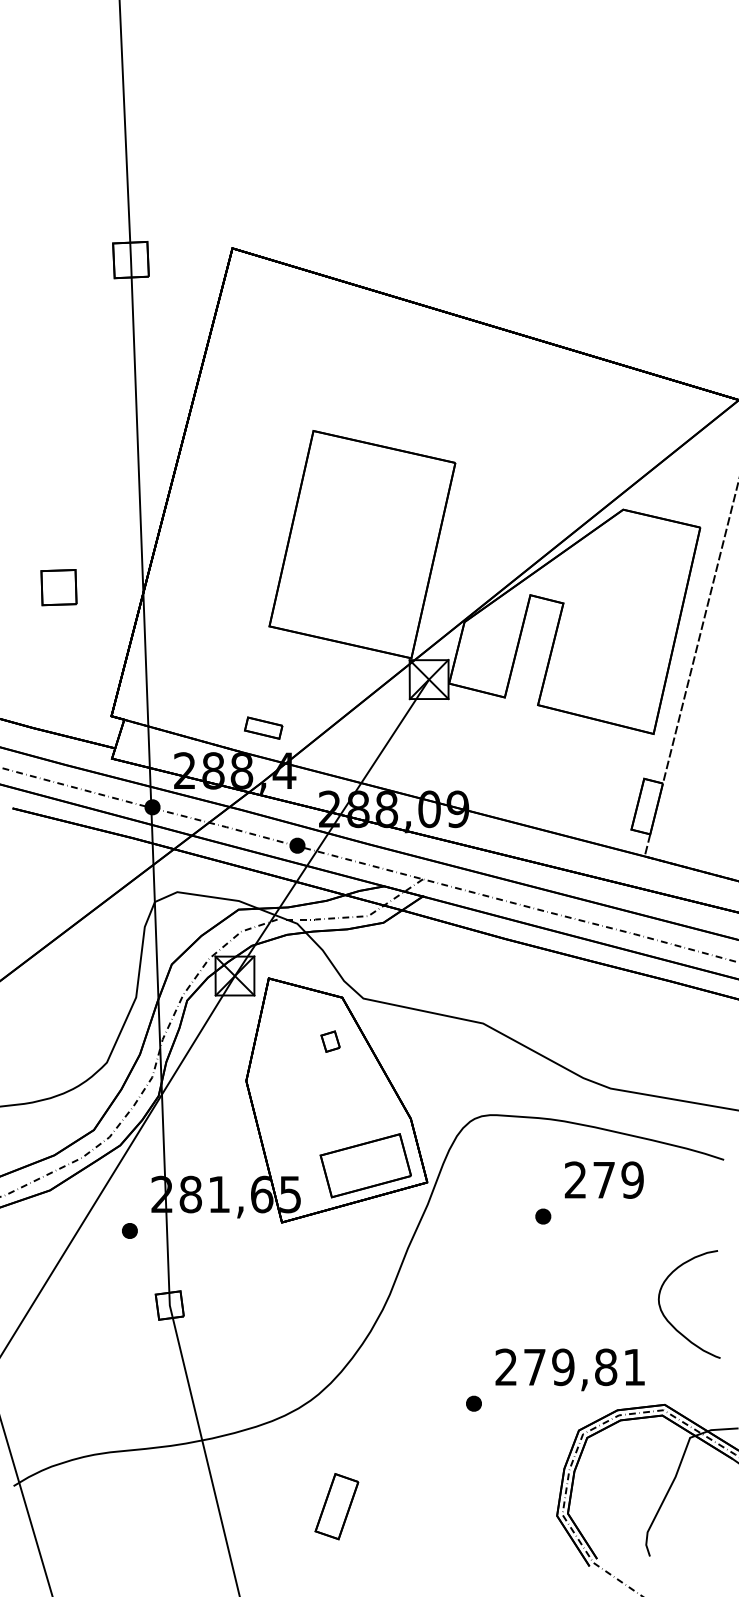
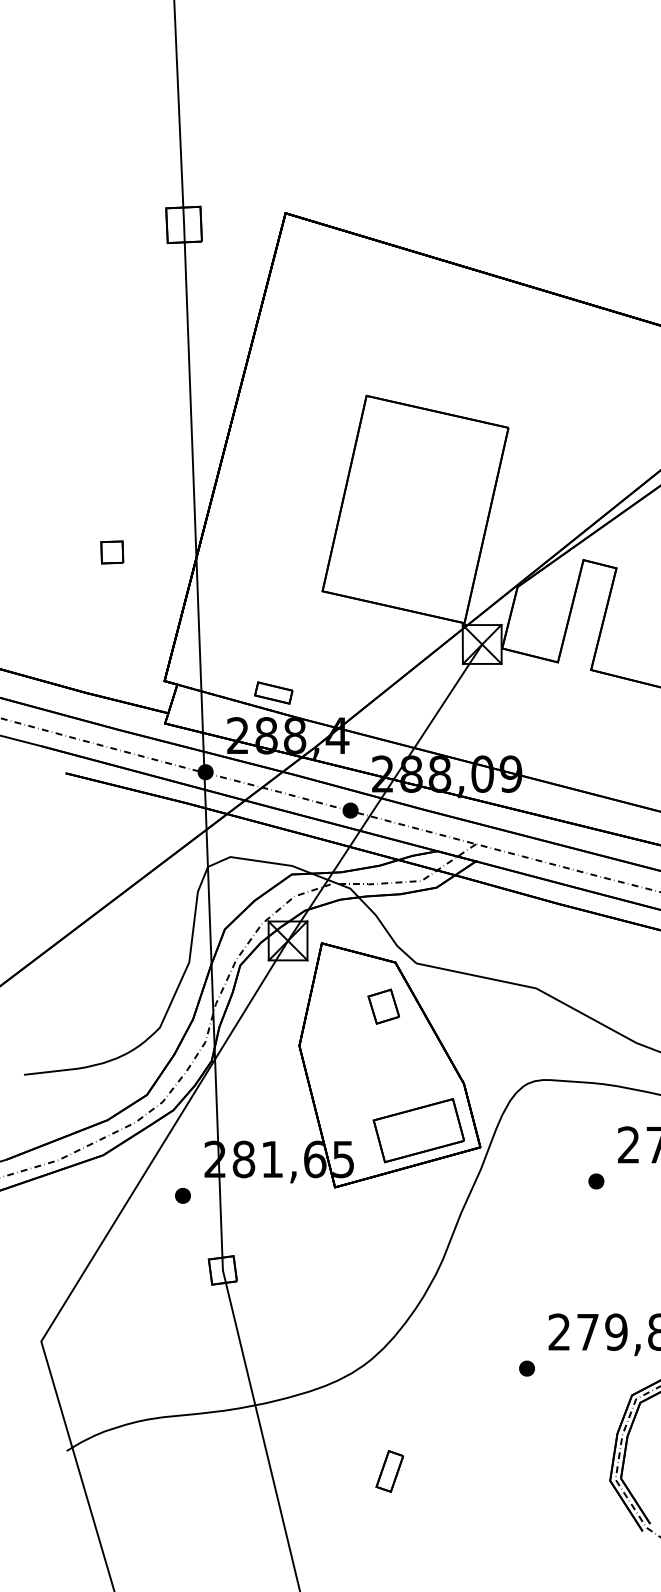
part: (59, 587) -> (112, 552), size x0.62
part: (263, 727) -> (273, 692), moved
part: (330, 1041) -> (383, 1006), size x1.67
part: (336, 1506) -> (389, 1471), size x0.62

